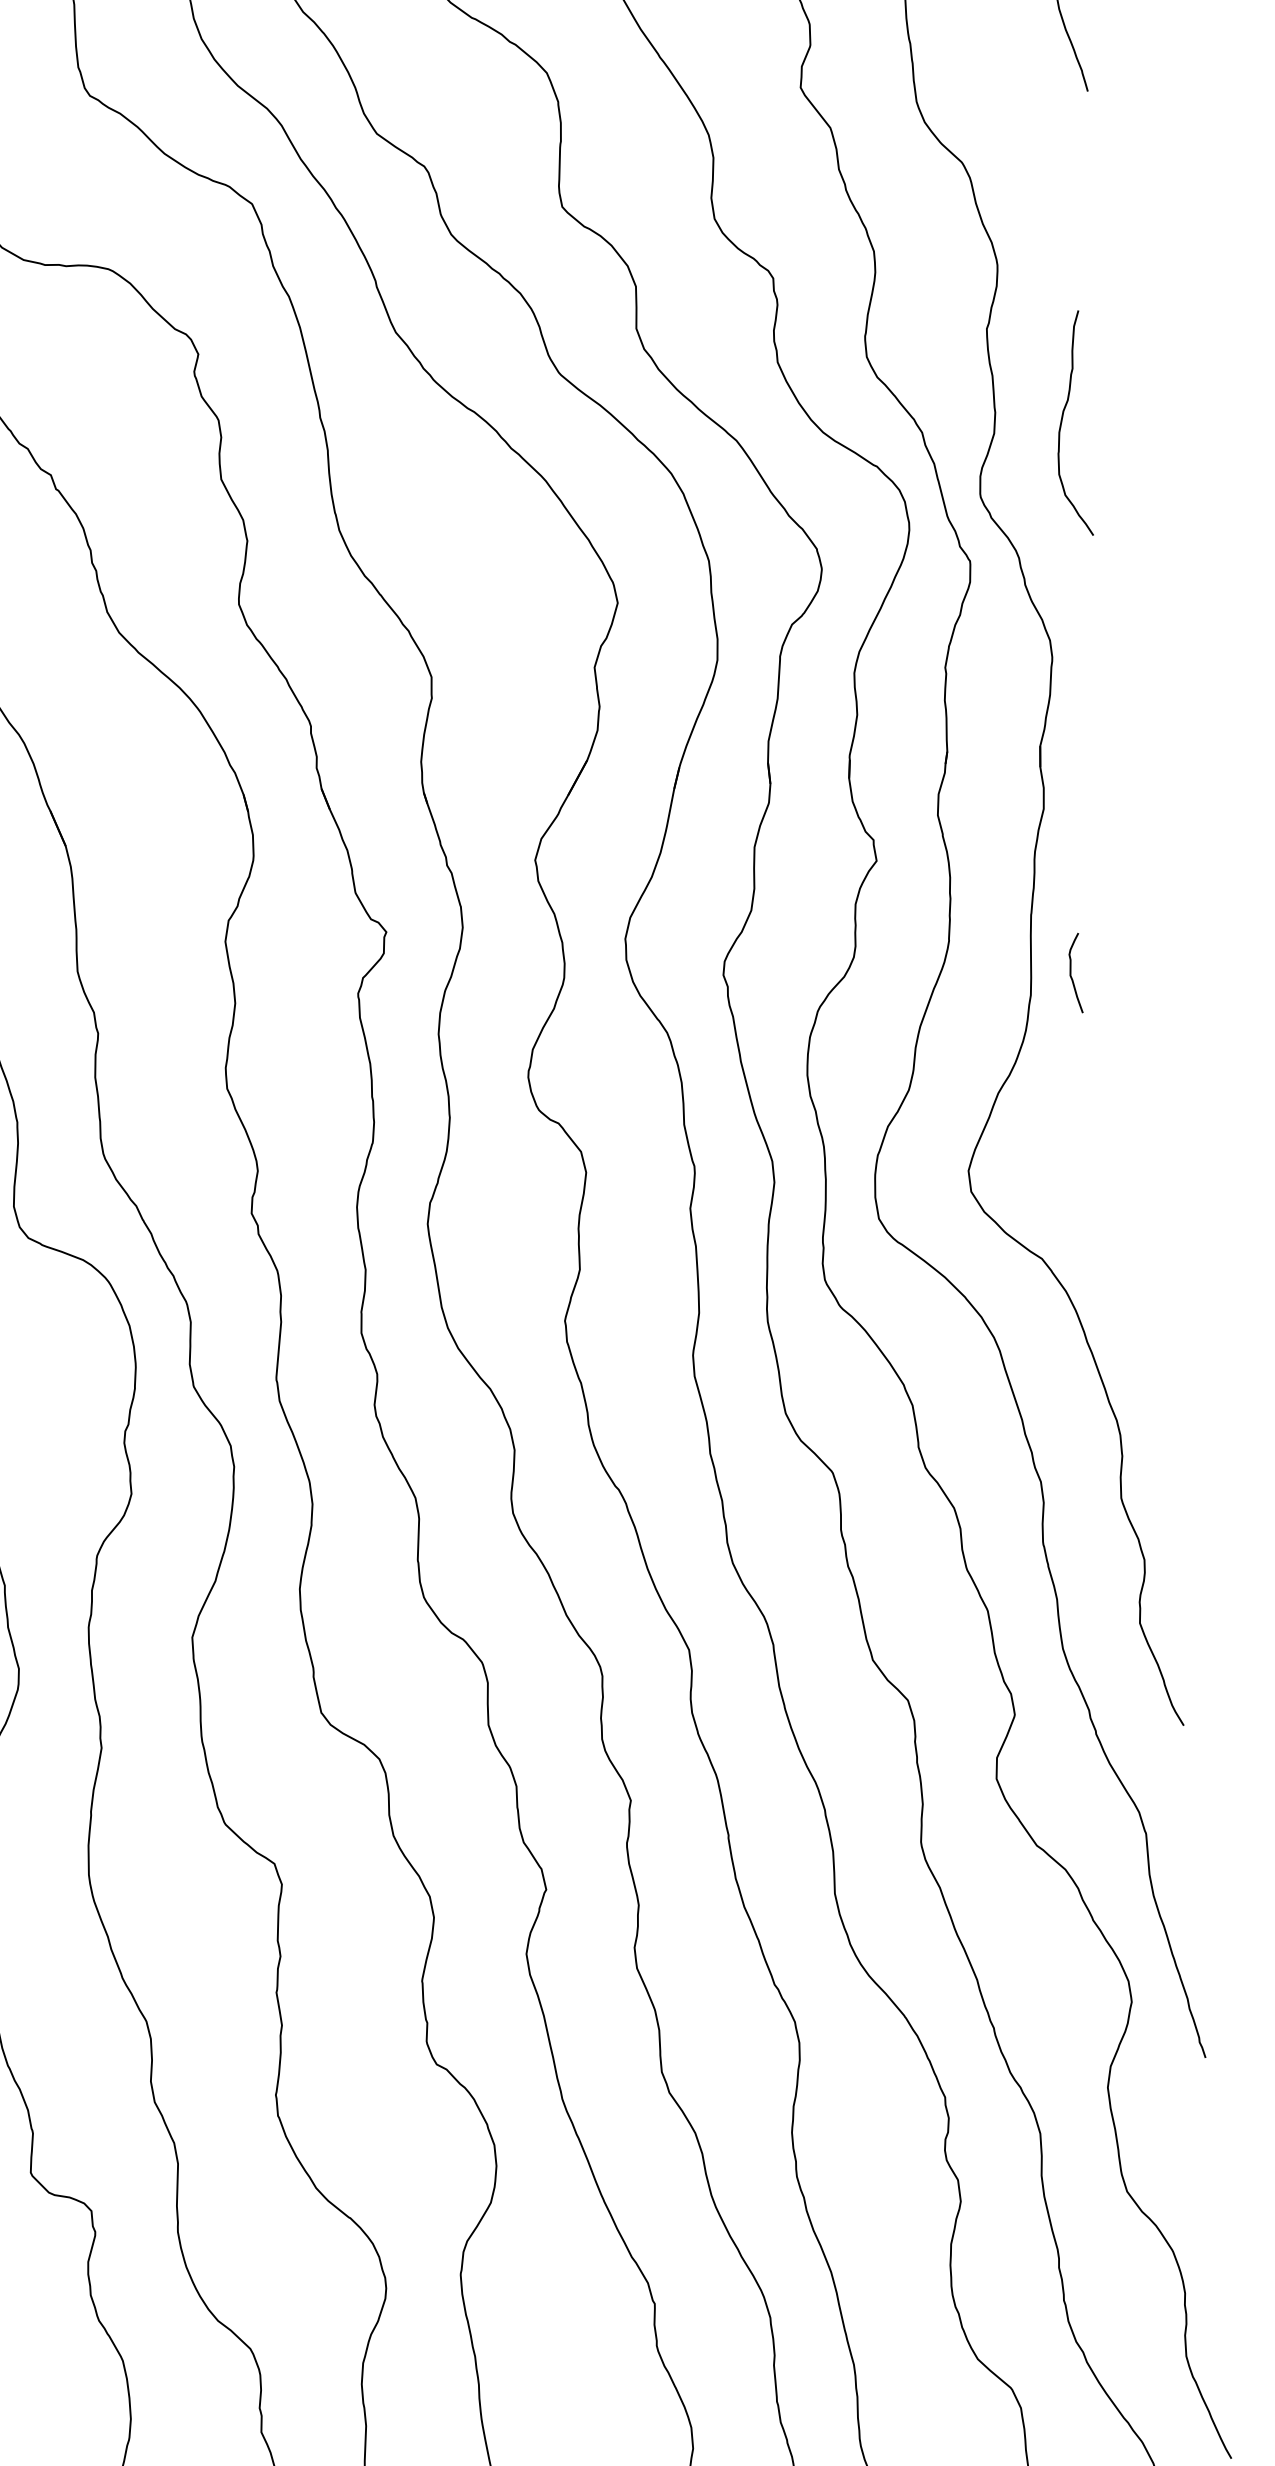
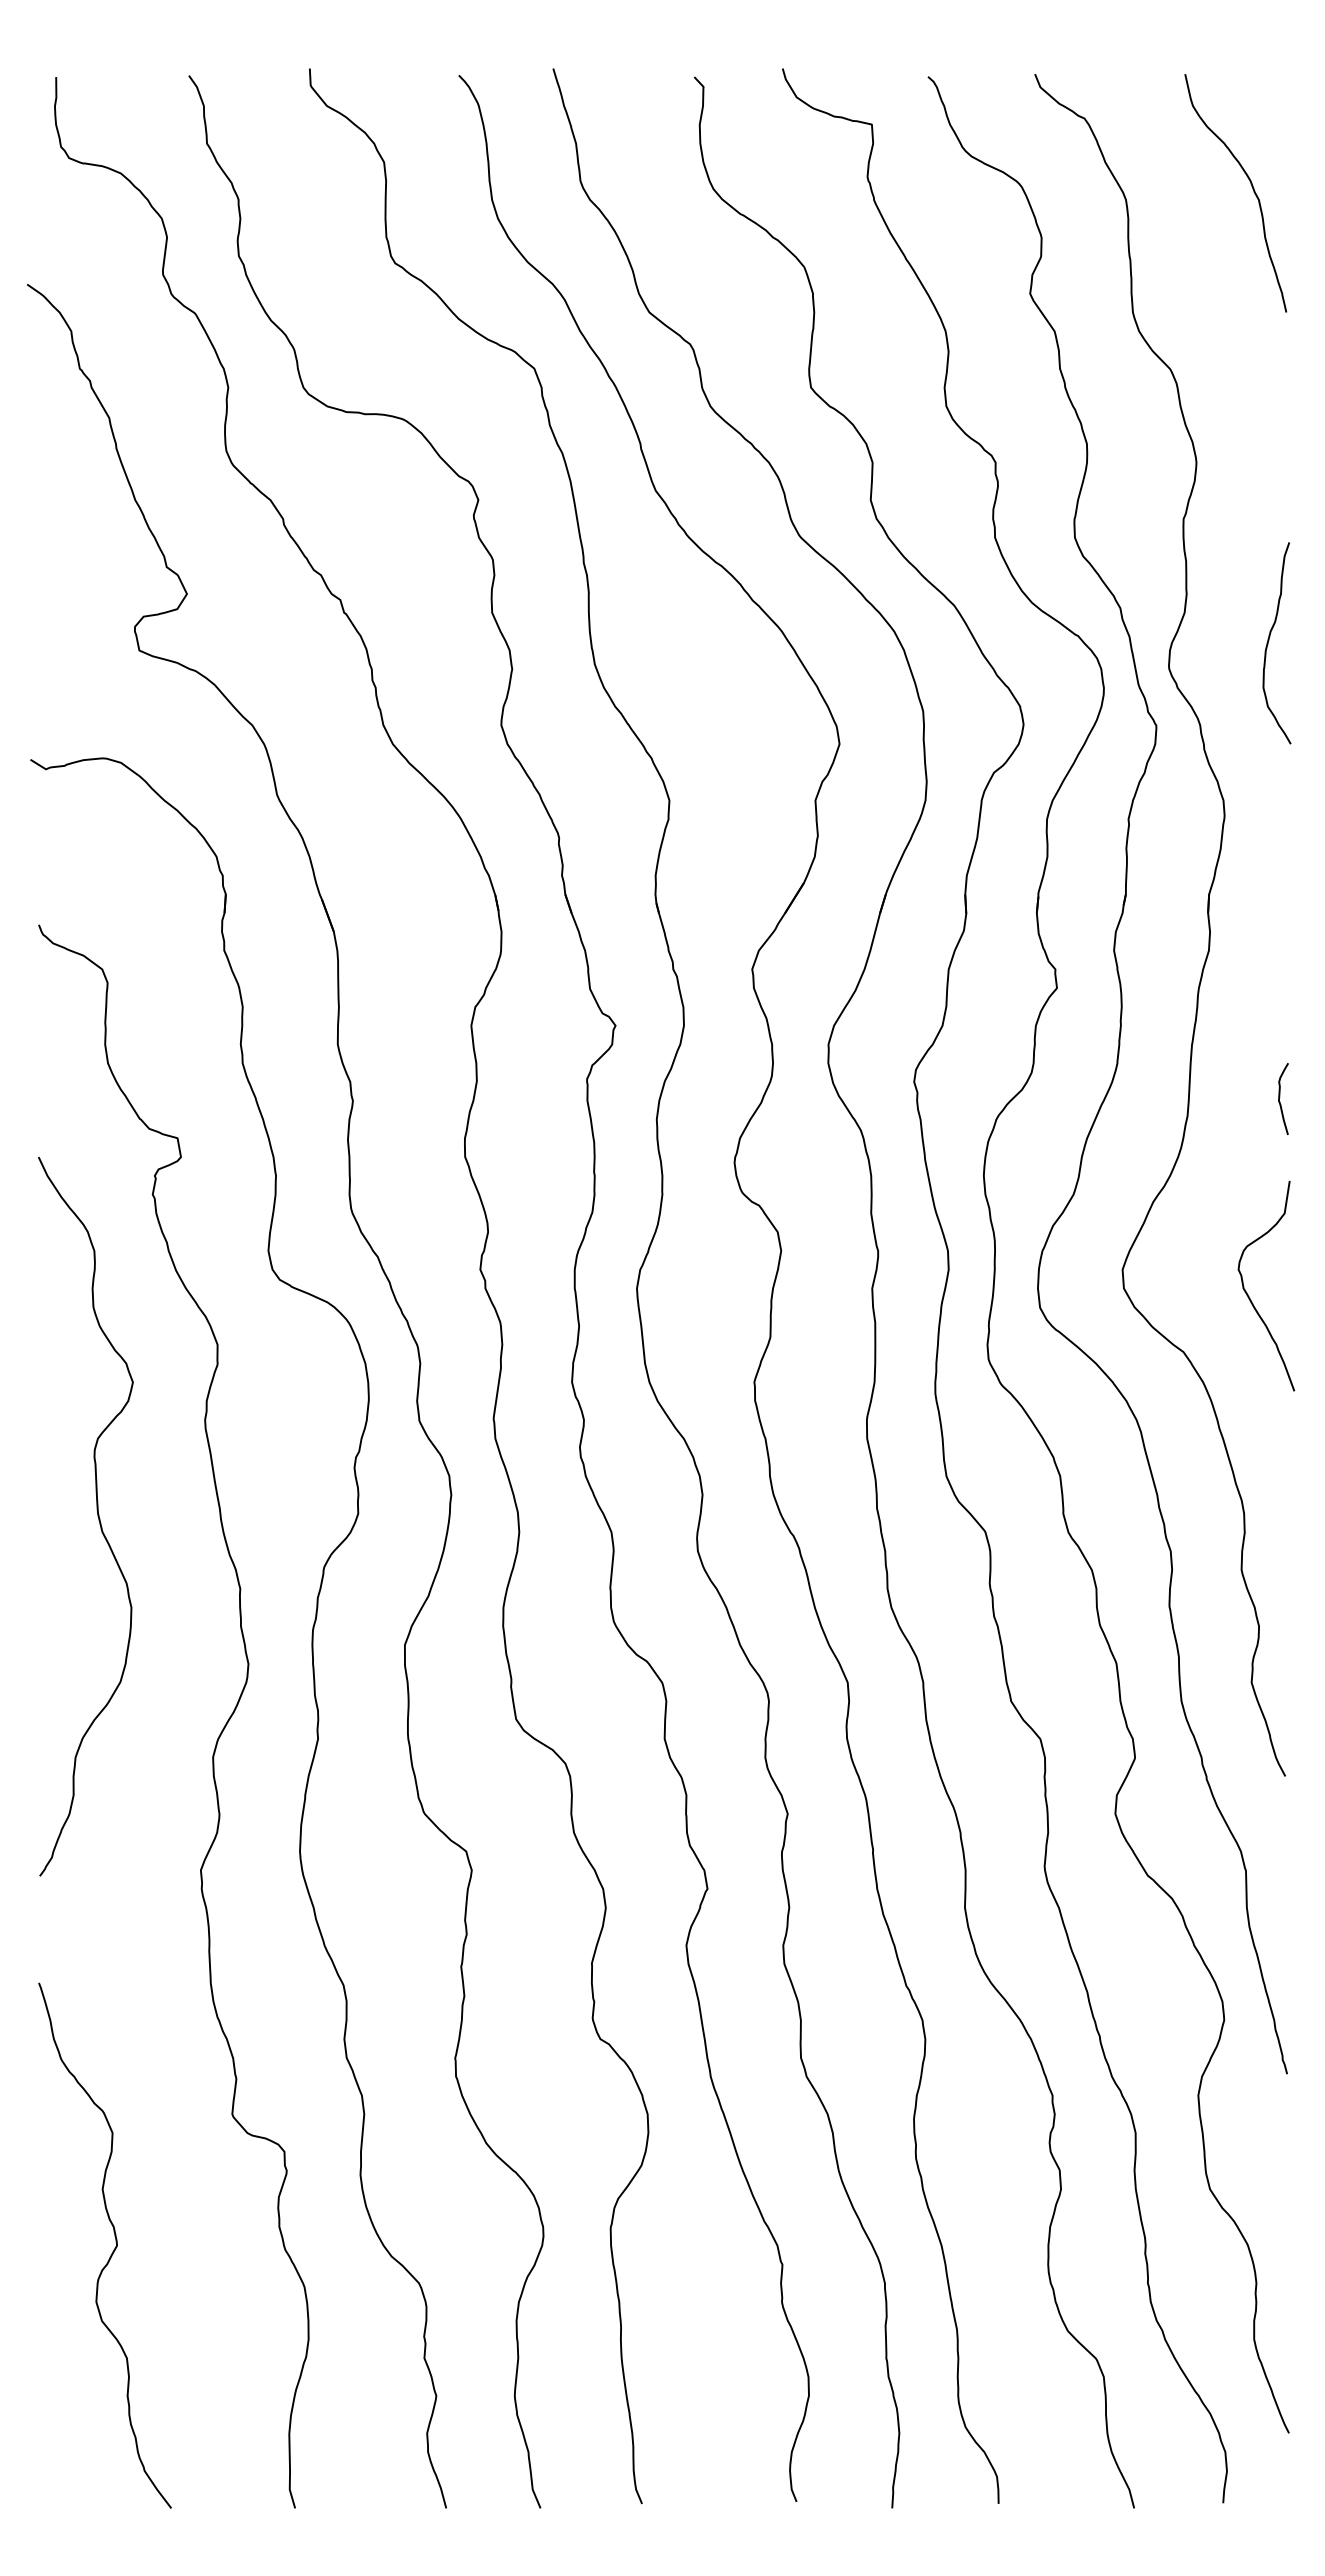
curve: (1062, 421) -> (1269, 640), moved
curve: (1071, 971) -> (1280, 1097), moved
curve: (1110, 1190) -> (1248, 1294), added

